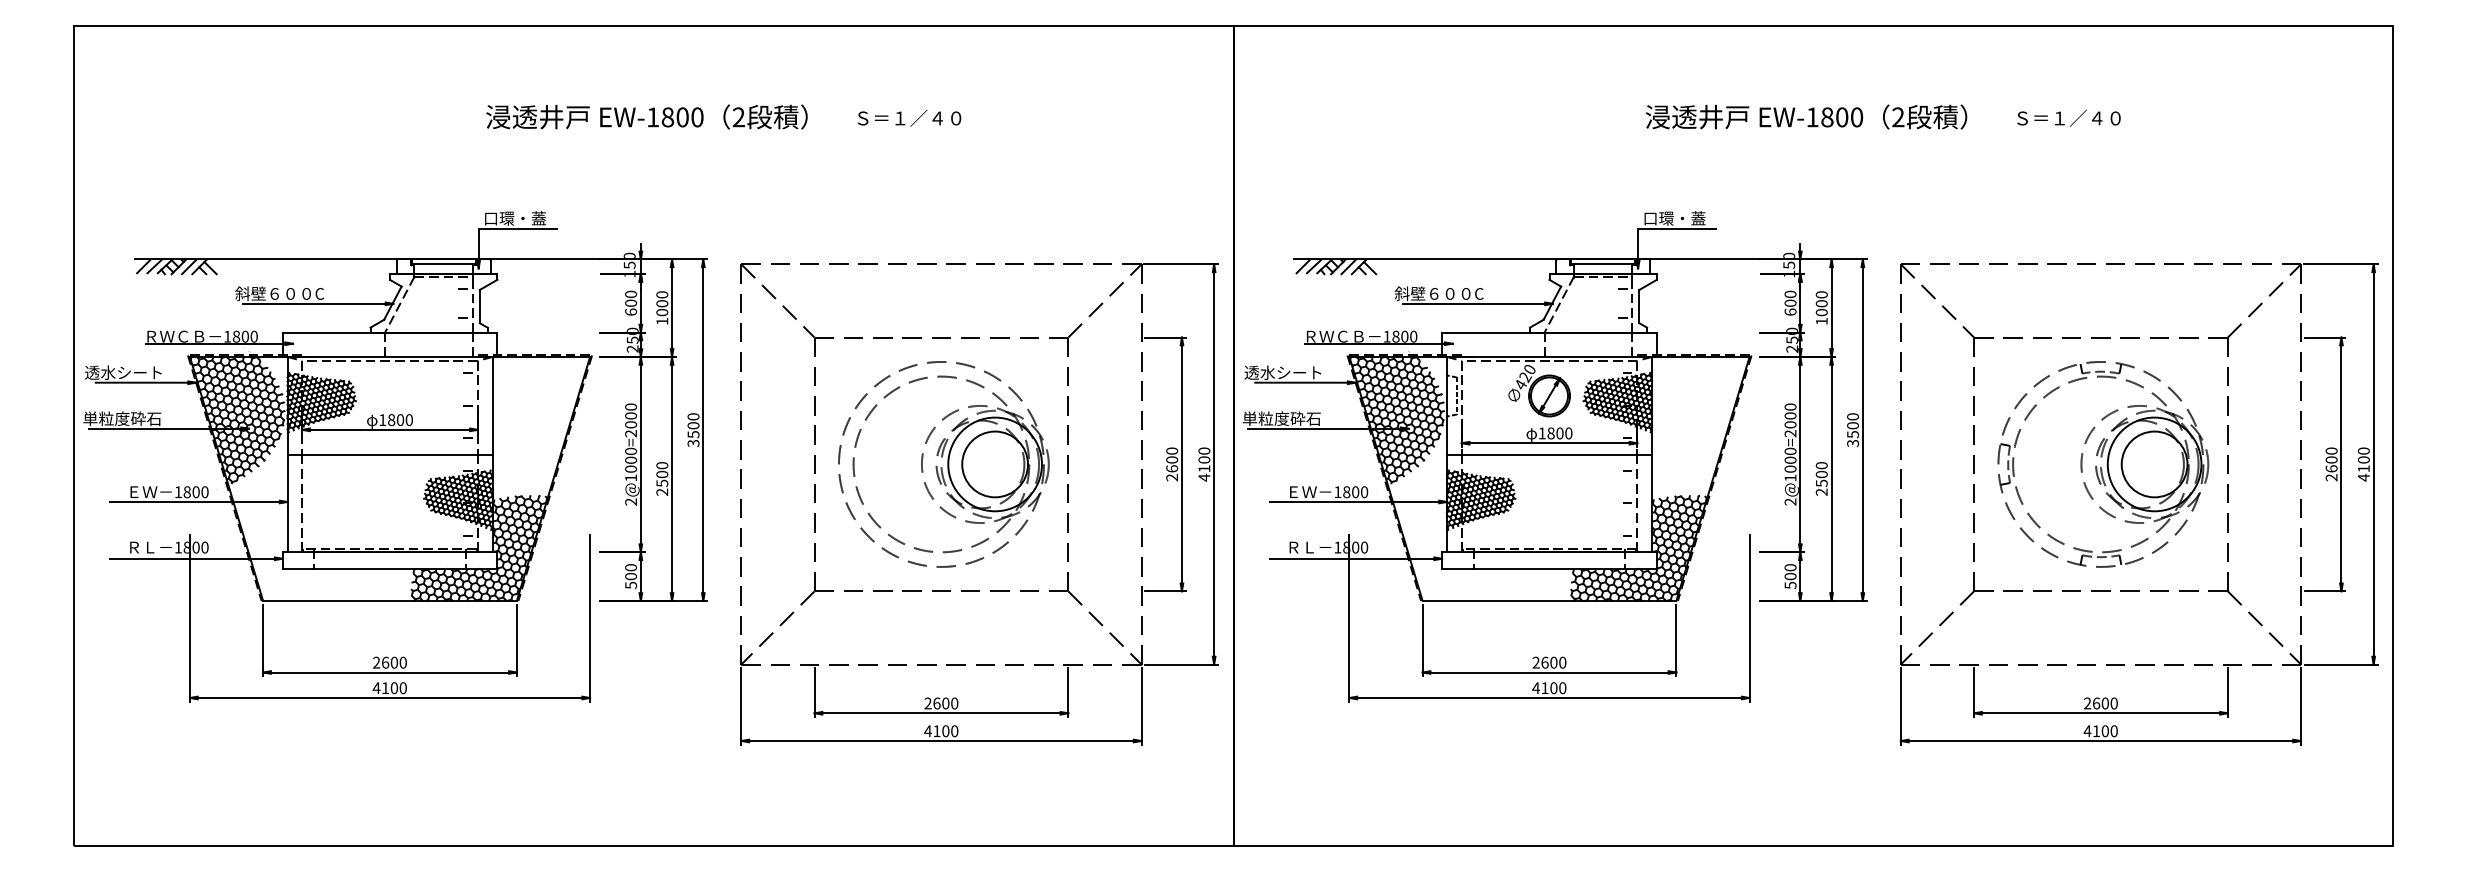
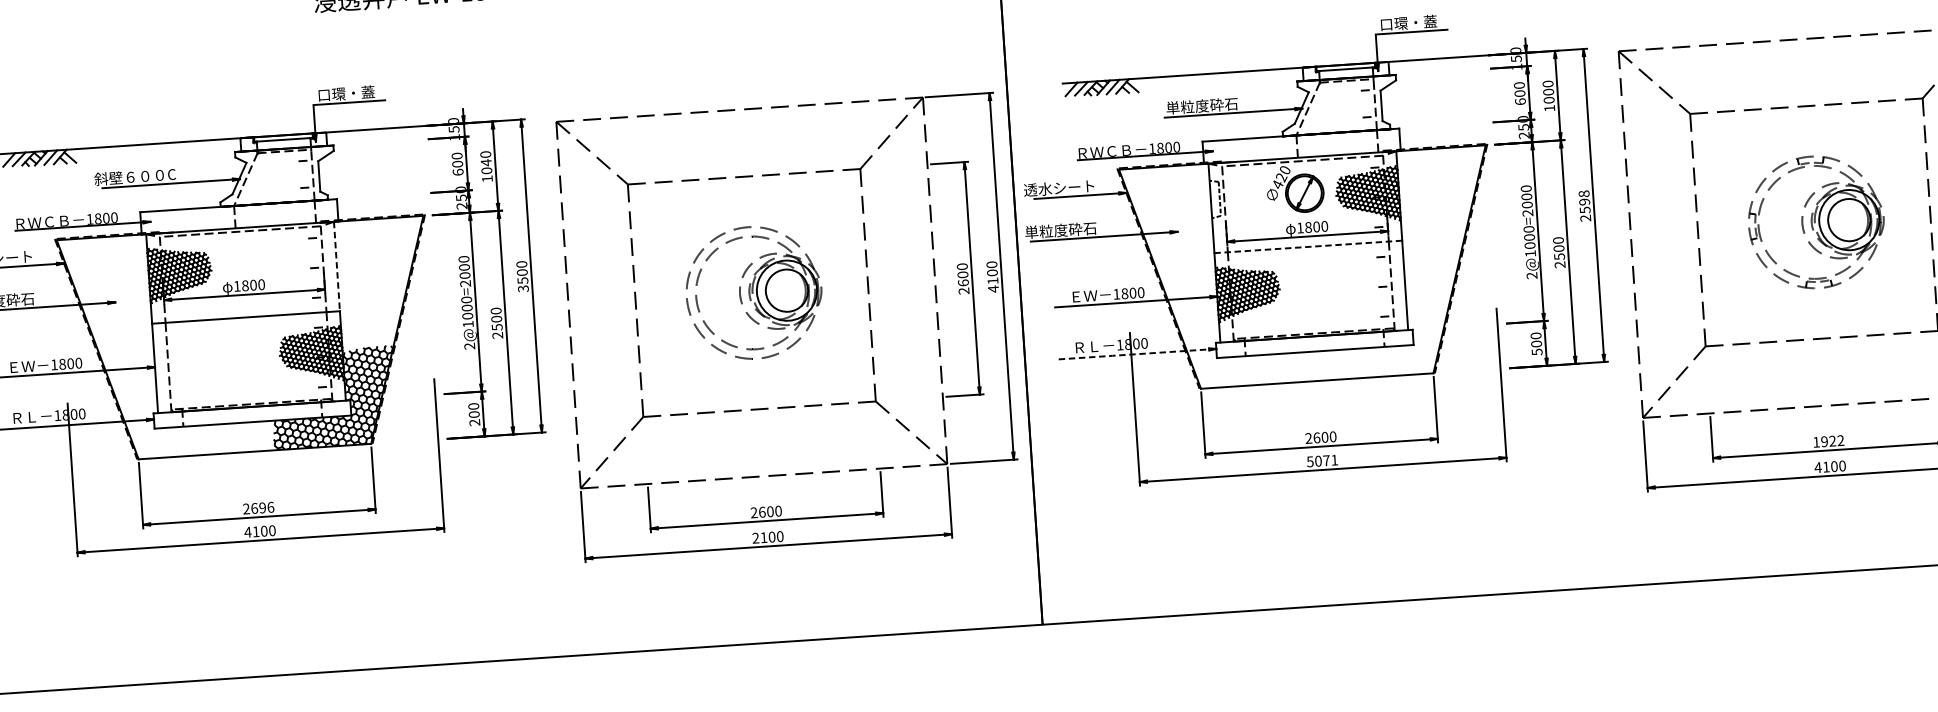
text: (1438, 293) -> (1196, 106), 斜壁６００C -> 単粒度砕石
text: (662, 303) -> (486, 162), 1000 -> 1040
line: (492, 405) -> (336, 266), solid -> dashed
hatch: (237, 418) -> (104, 293), removed
hatch: (1397, 418) -> (1166, 223), removed
text: (1853, 430) -> (1585, 206), 3500 -> 2598
line: (1549, 454) -> (1308, 246), solid -> dashed
part: (943, 464) -> (753, 292), size x0.7
part: (2103, 464) -> (1816, 222), size x0.7
hatch: (1638, 547) -> (1395, 326), removed
line: (1354, 558) -> (1135, 354), solid -> dashed
text: (631, 585) -> (475, 422), 500 -> 200
text: (398, 662) -> (266, 507), 2600 -> 2696
text: (1549, 688) -> (1322, 461), 4100 -> 5071
text: (2100, 703) -> (1828, 441), 2600 -> 1922
text: (927, 731) -> (755, 538), 4100 -> 2100

